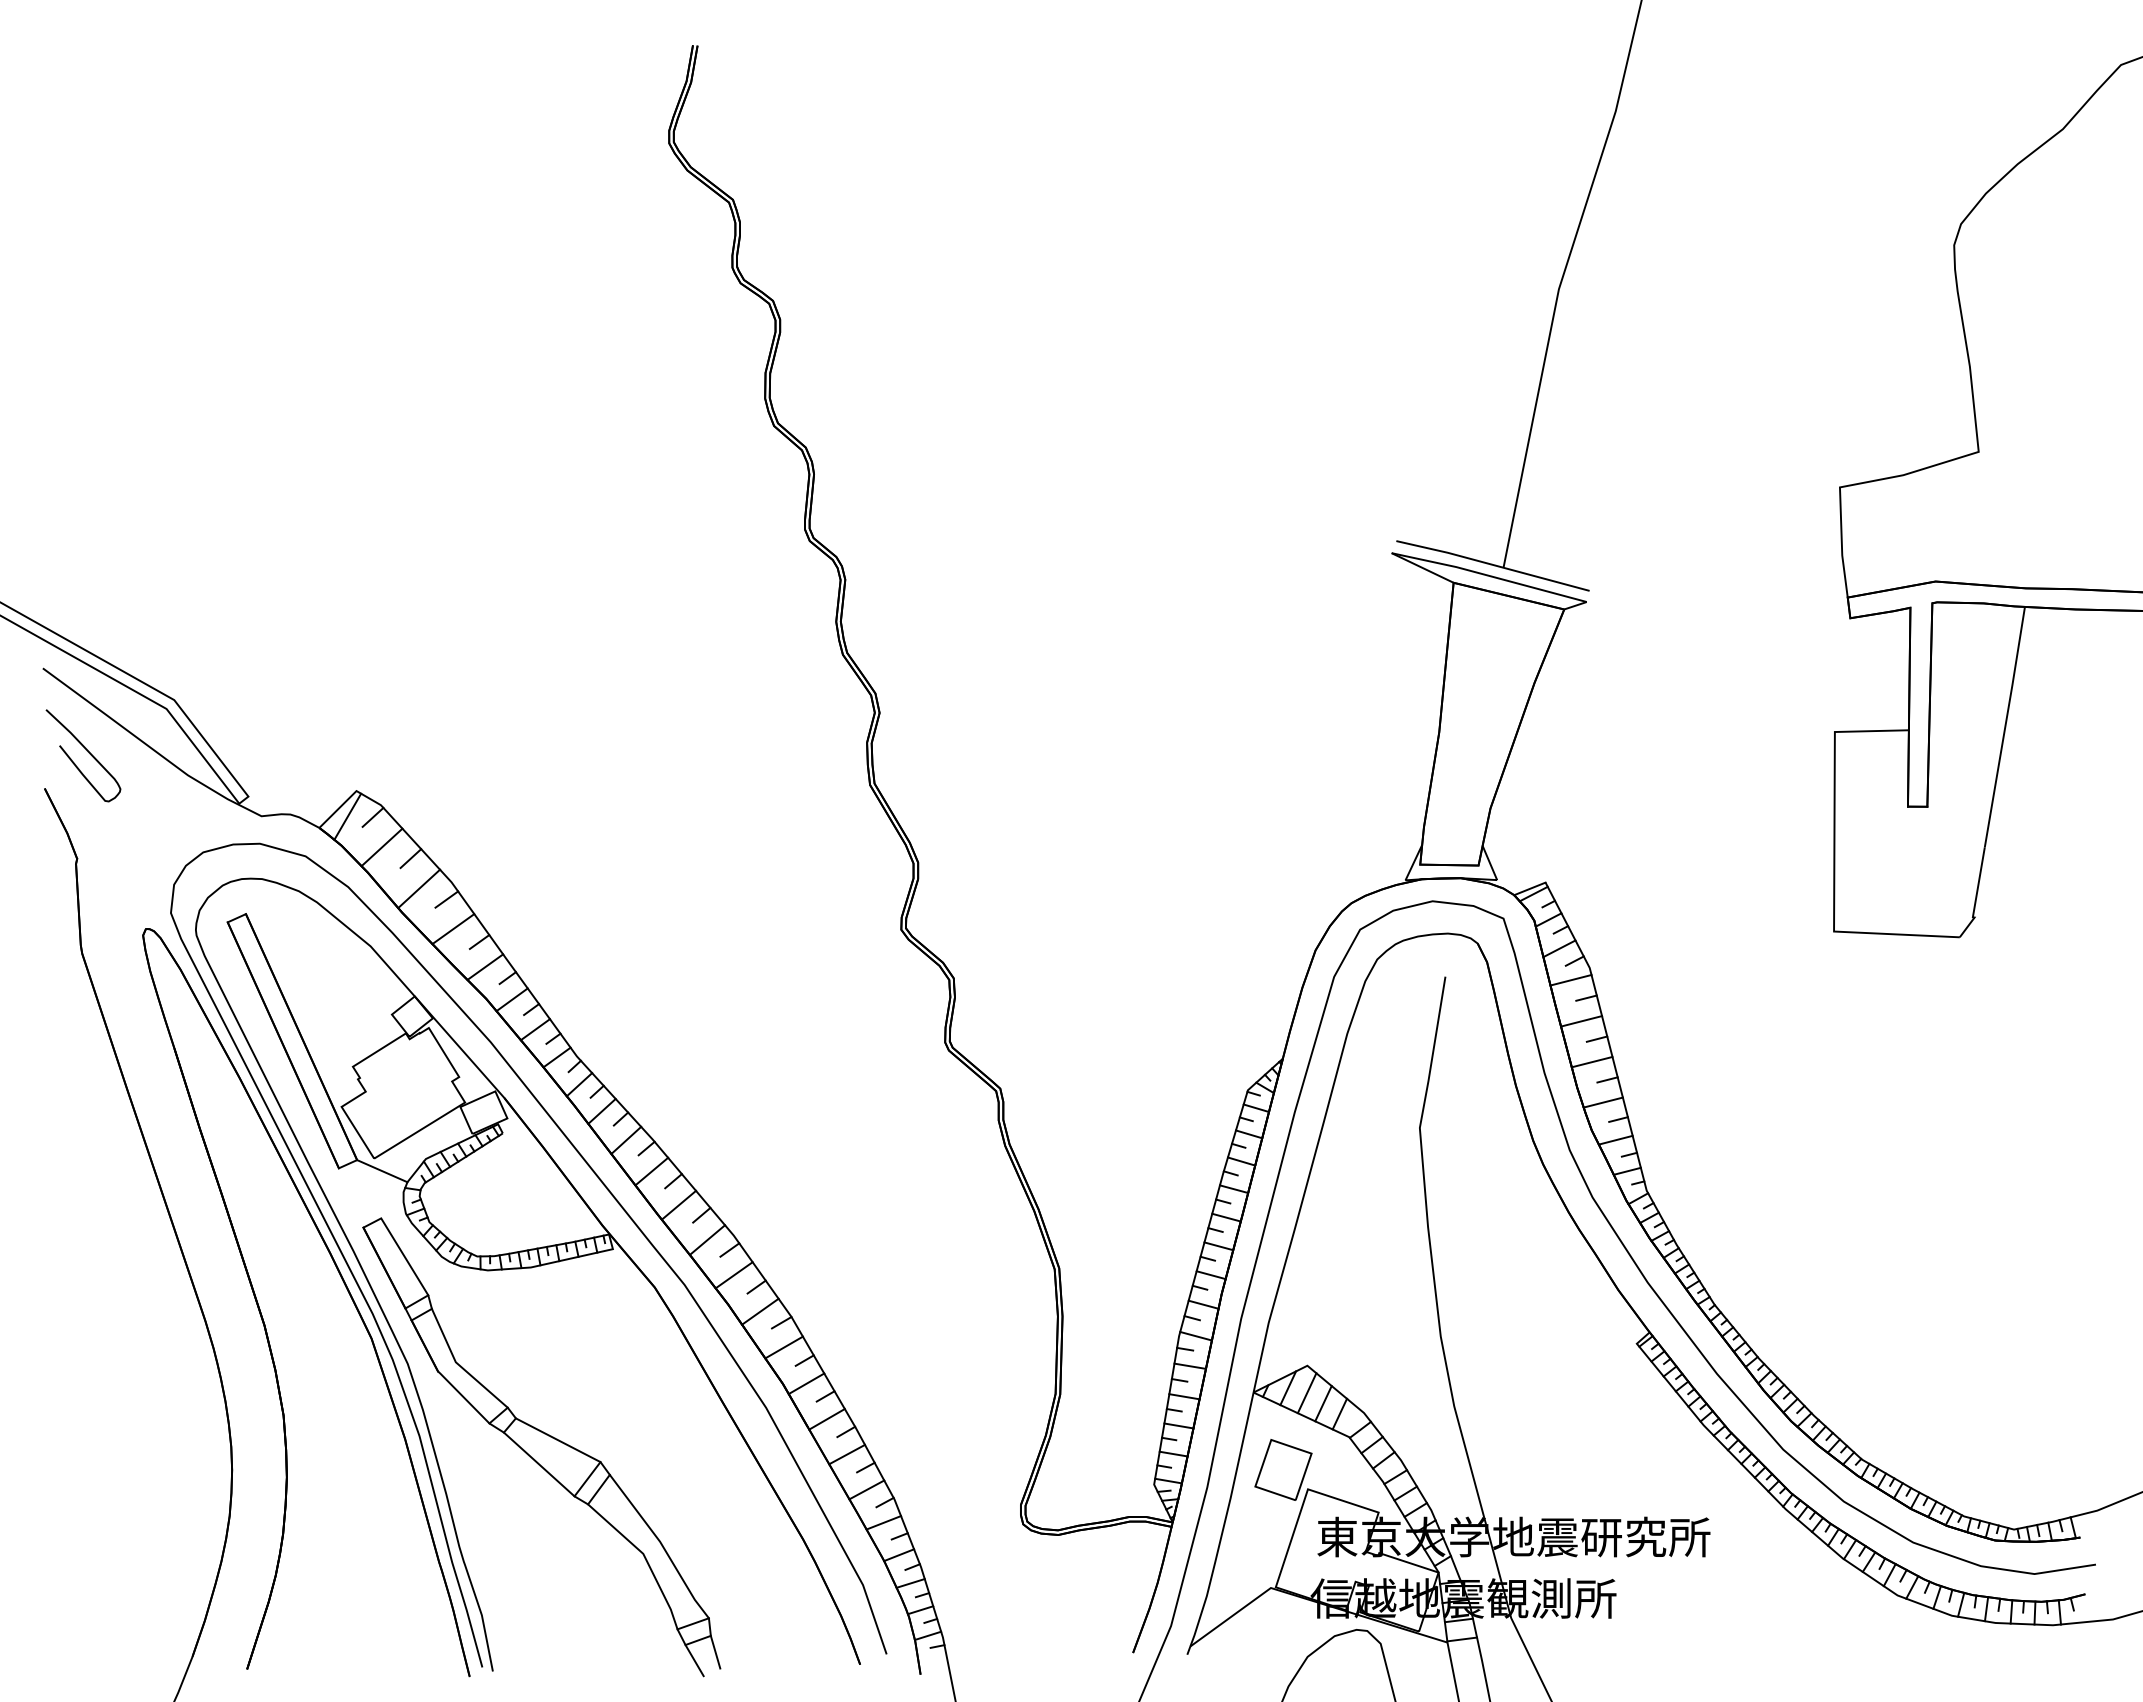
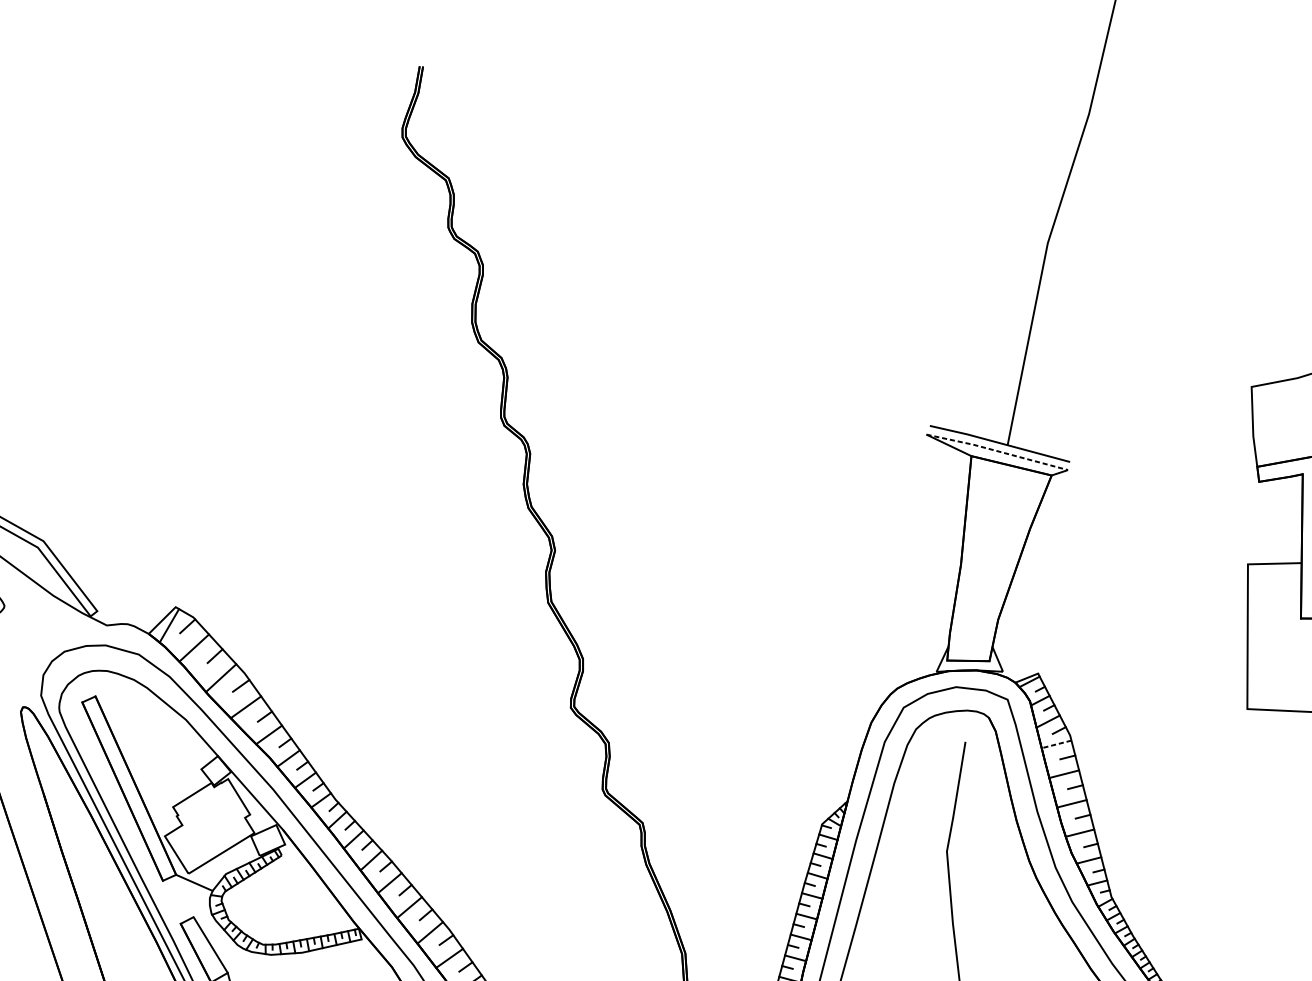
line: (1489, 575) -> (997, 450), solid -> dashed
line: (1570, 980) -> (1056, 744), solid -> dashed

